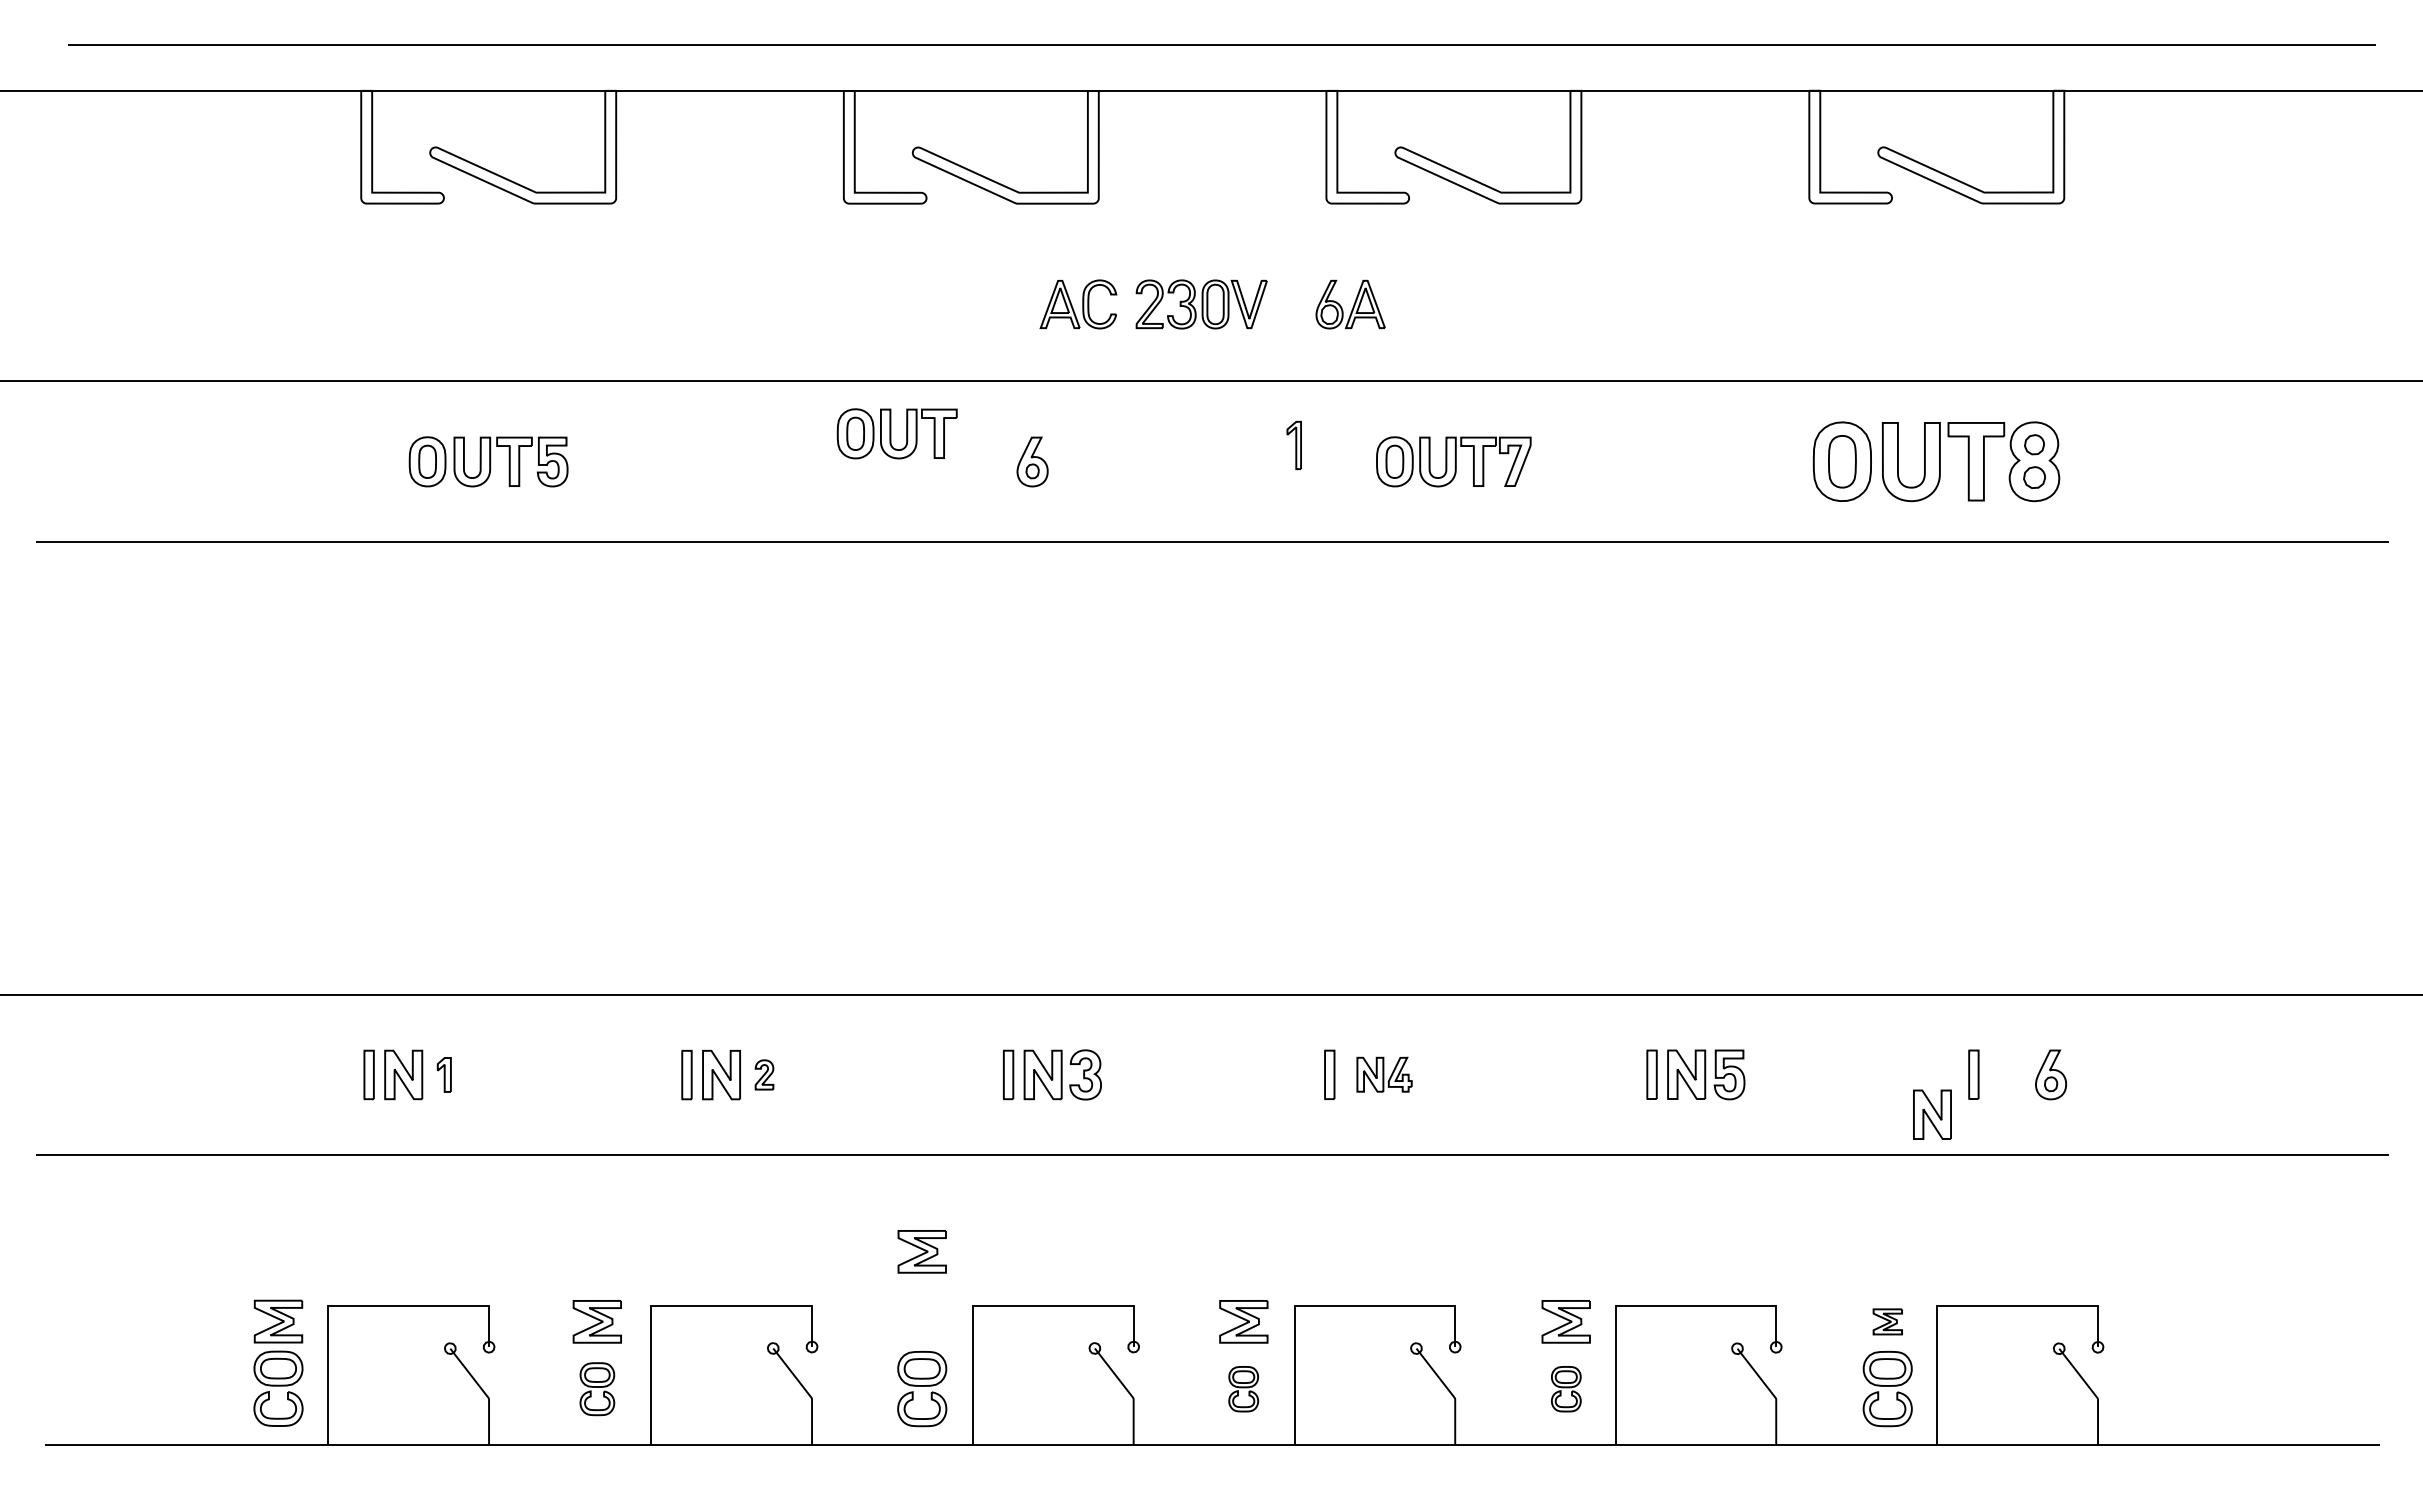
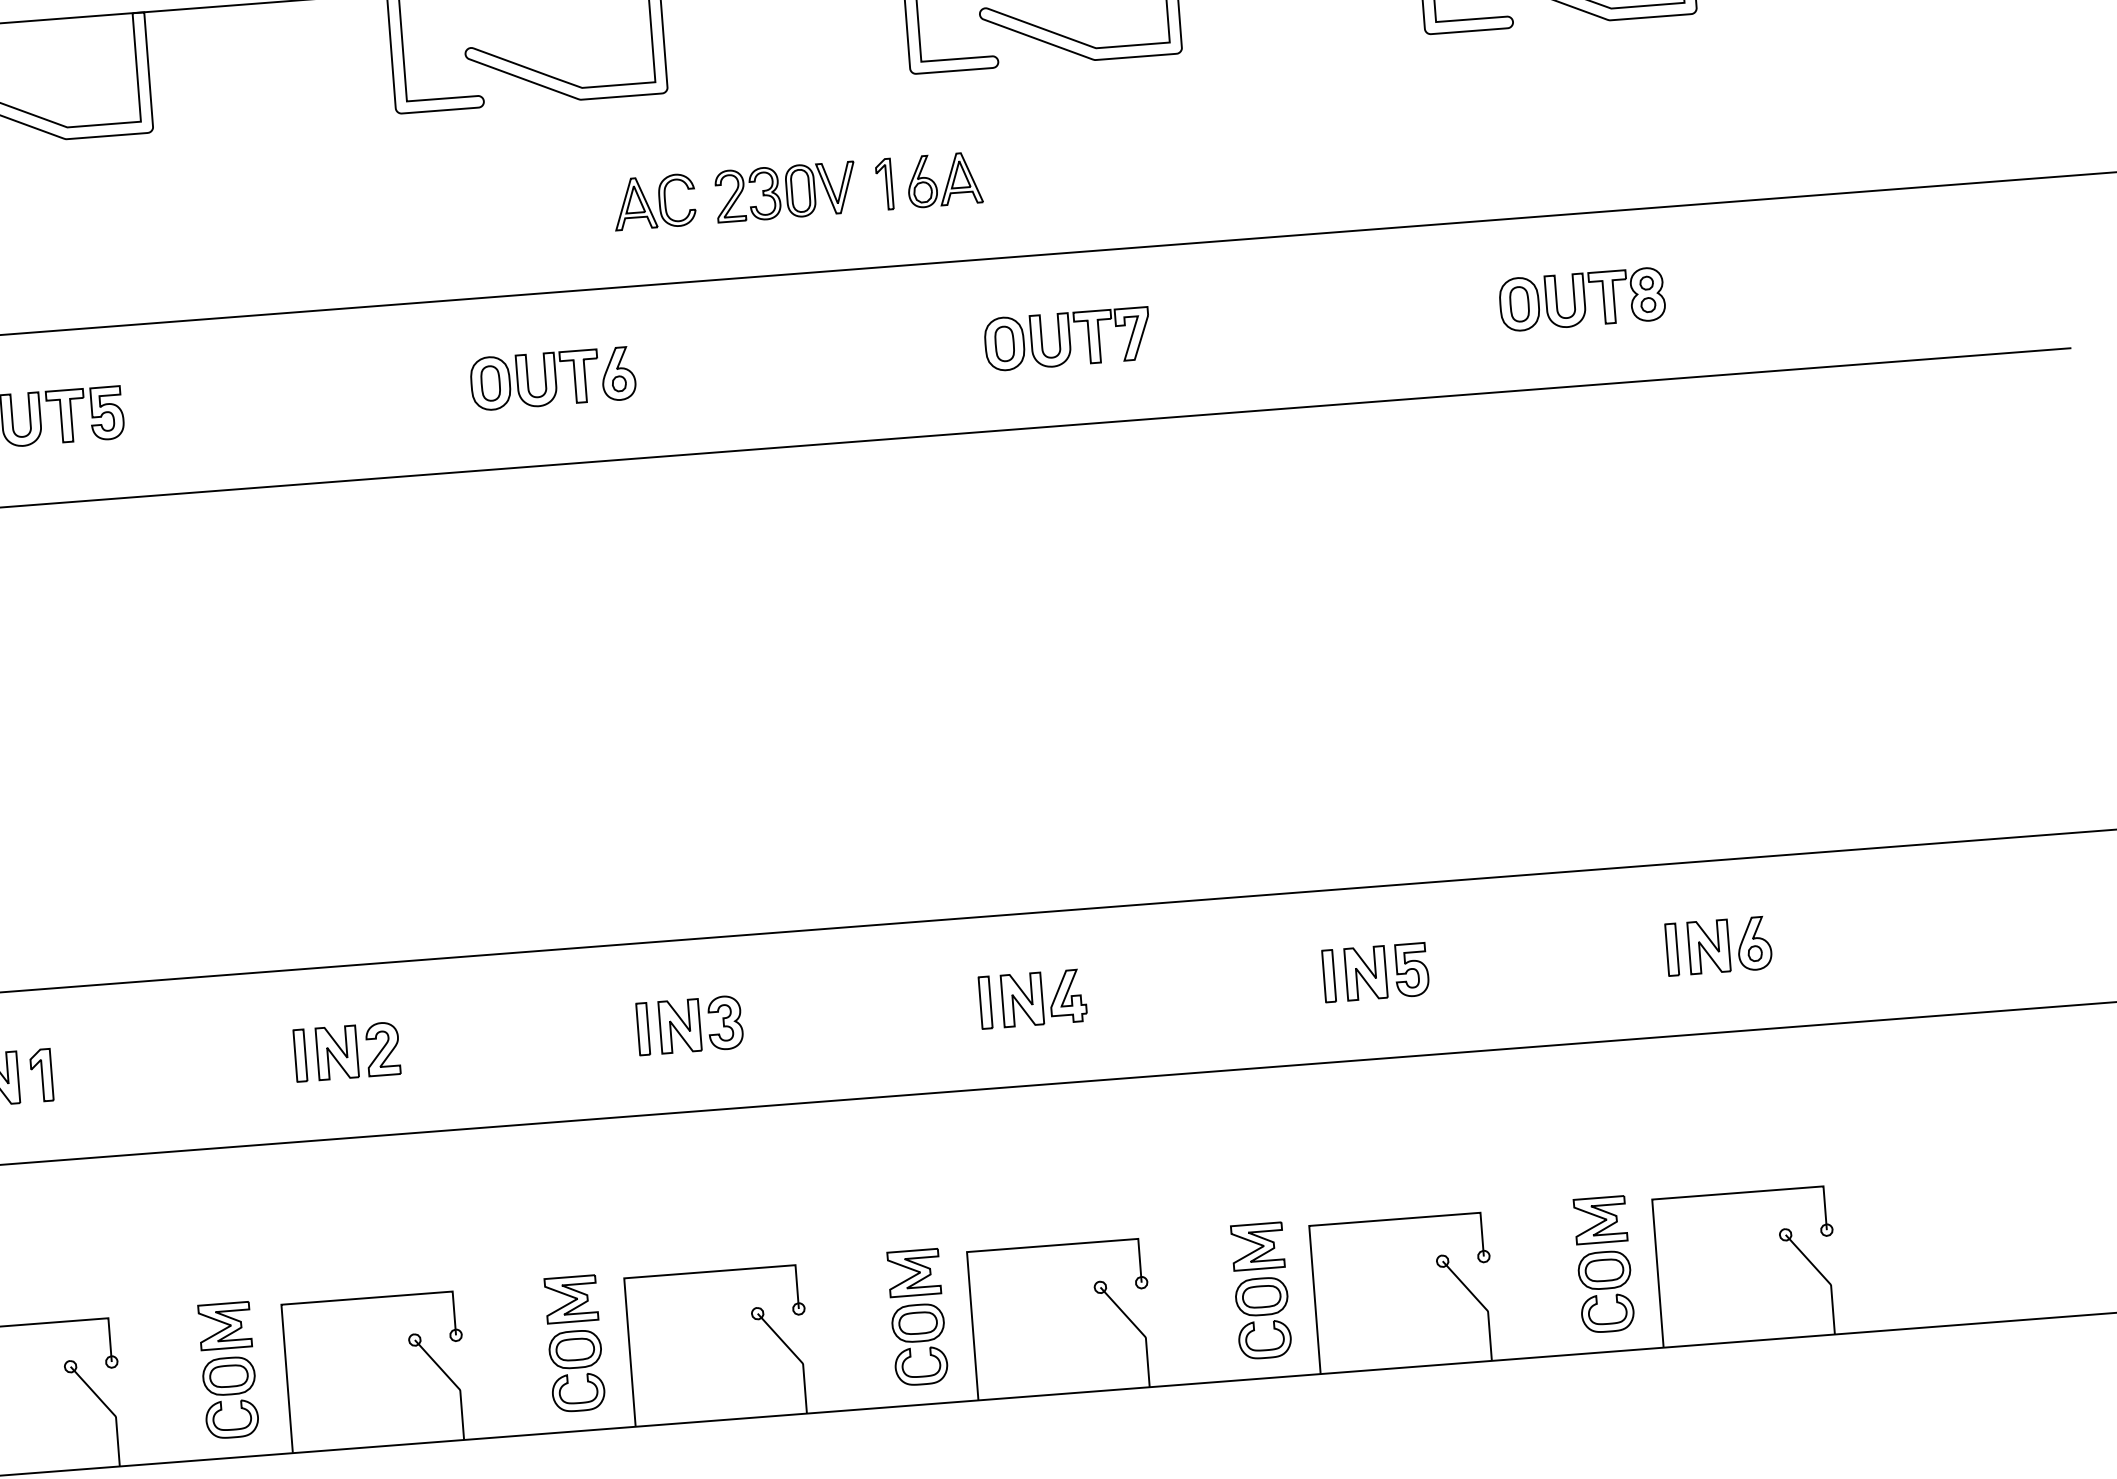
part: (896, 433) -> (534, 379), moved
part: (1293, 444) -> (883, 183), moved
part: (1936, 461) -> (1582, 299), size x0.62
part: (444, 1074) -> (41, 1074), size x1.43
part: (764, 1074) -> (383, 1048), size x1.67
part: (1384, 1074) -> (1043, 997), size x1.43
part: (1932, 1114) -> (1709, 946), moved
part: (921, 1251) -> (570, 1299), moved
part: (1887, 1321) -> (1600, 1219), size x1.67
part: (597, 1389) -> (230, 1398), size x1.43
part: (1243, 1389) -> (919, 1345), size x1.67
part: (1566, 1389) -> (1263, 1318), size x1.67

